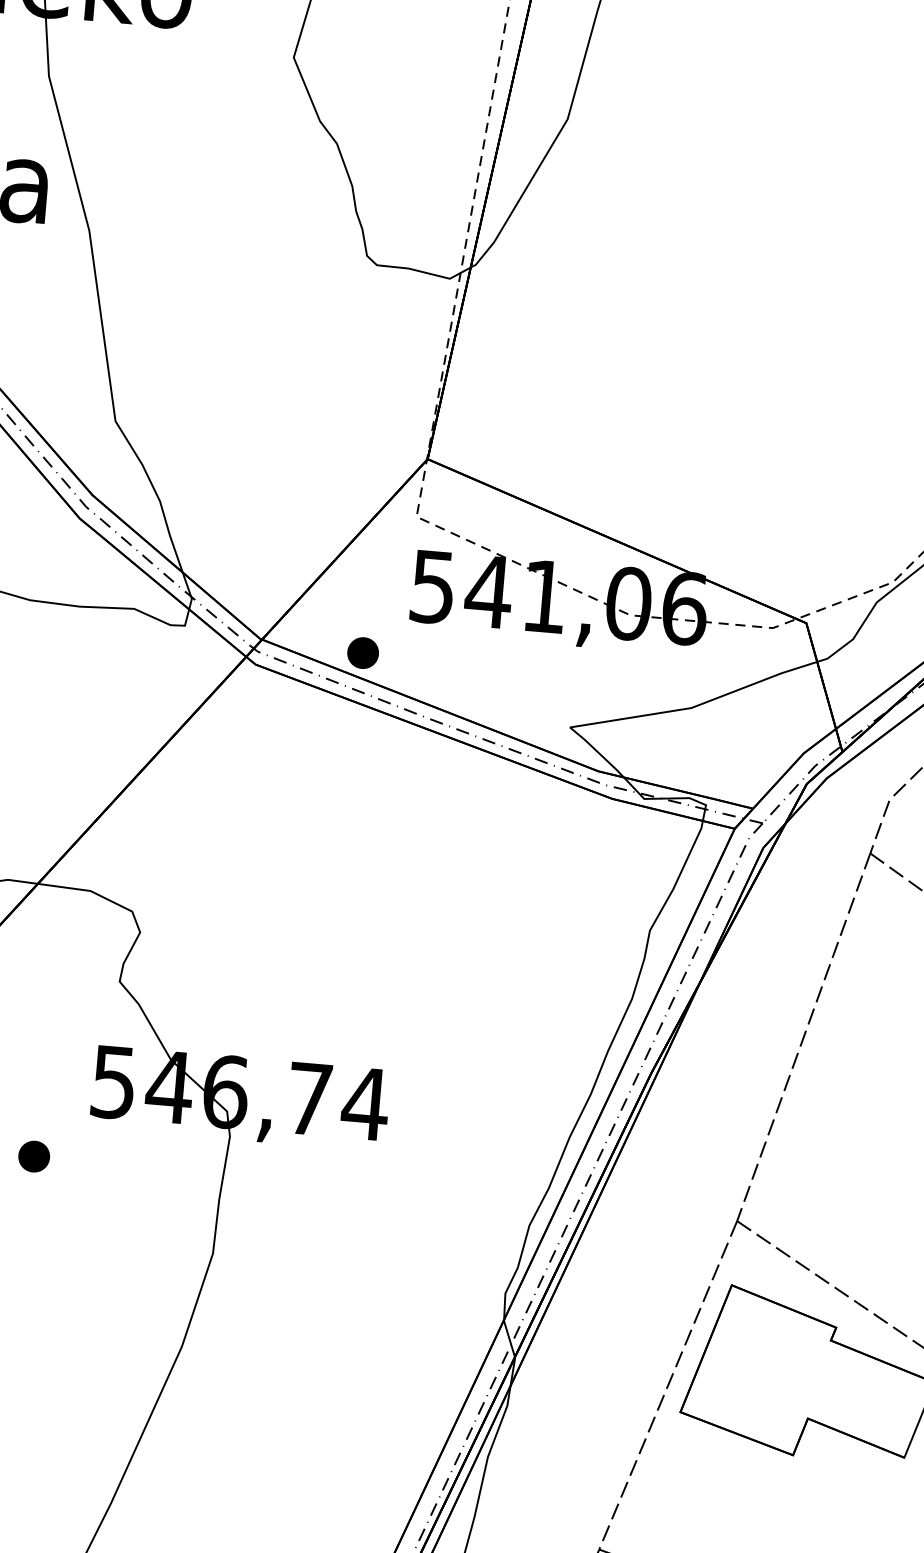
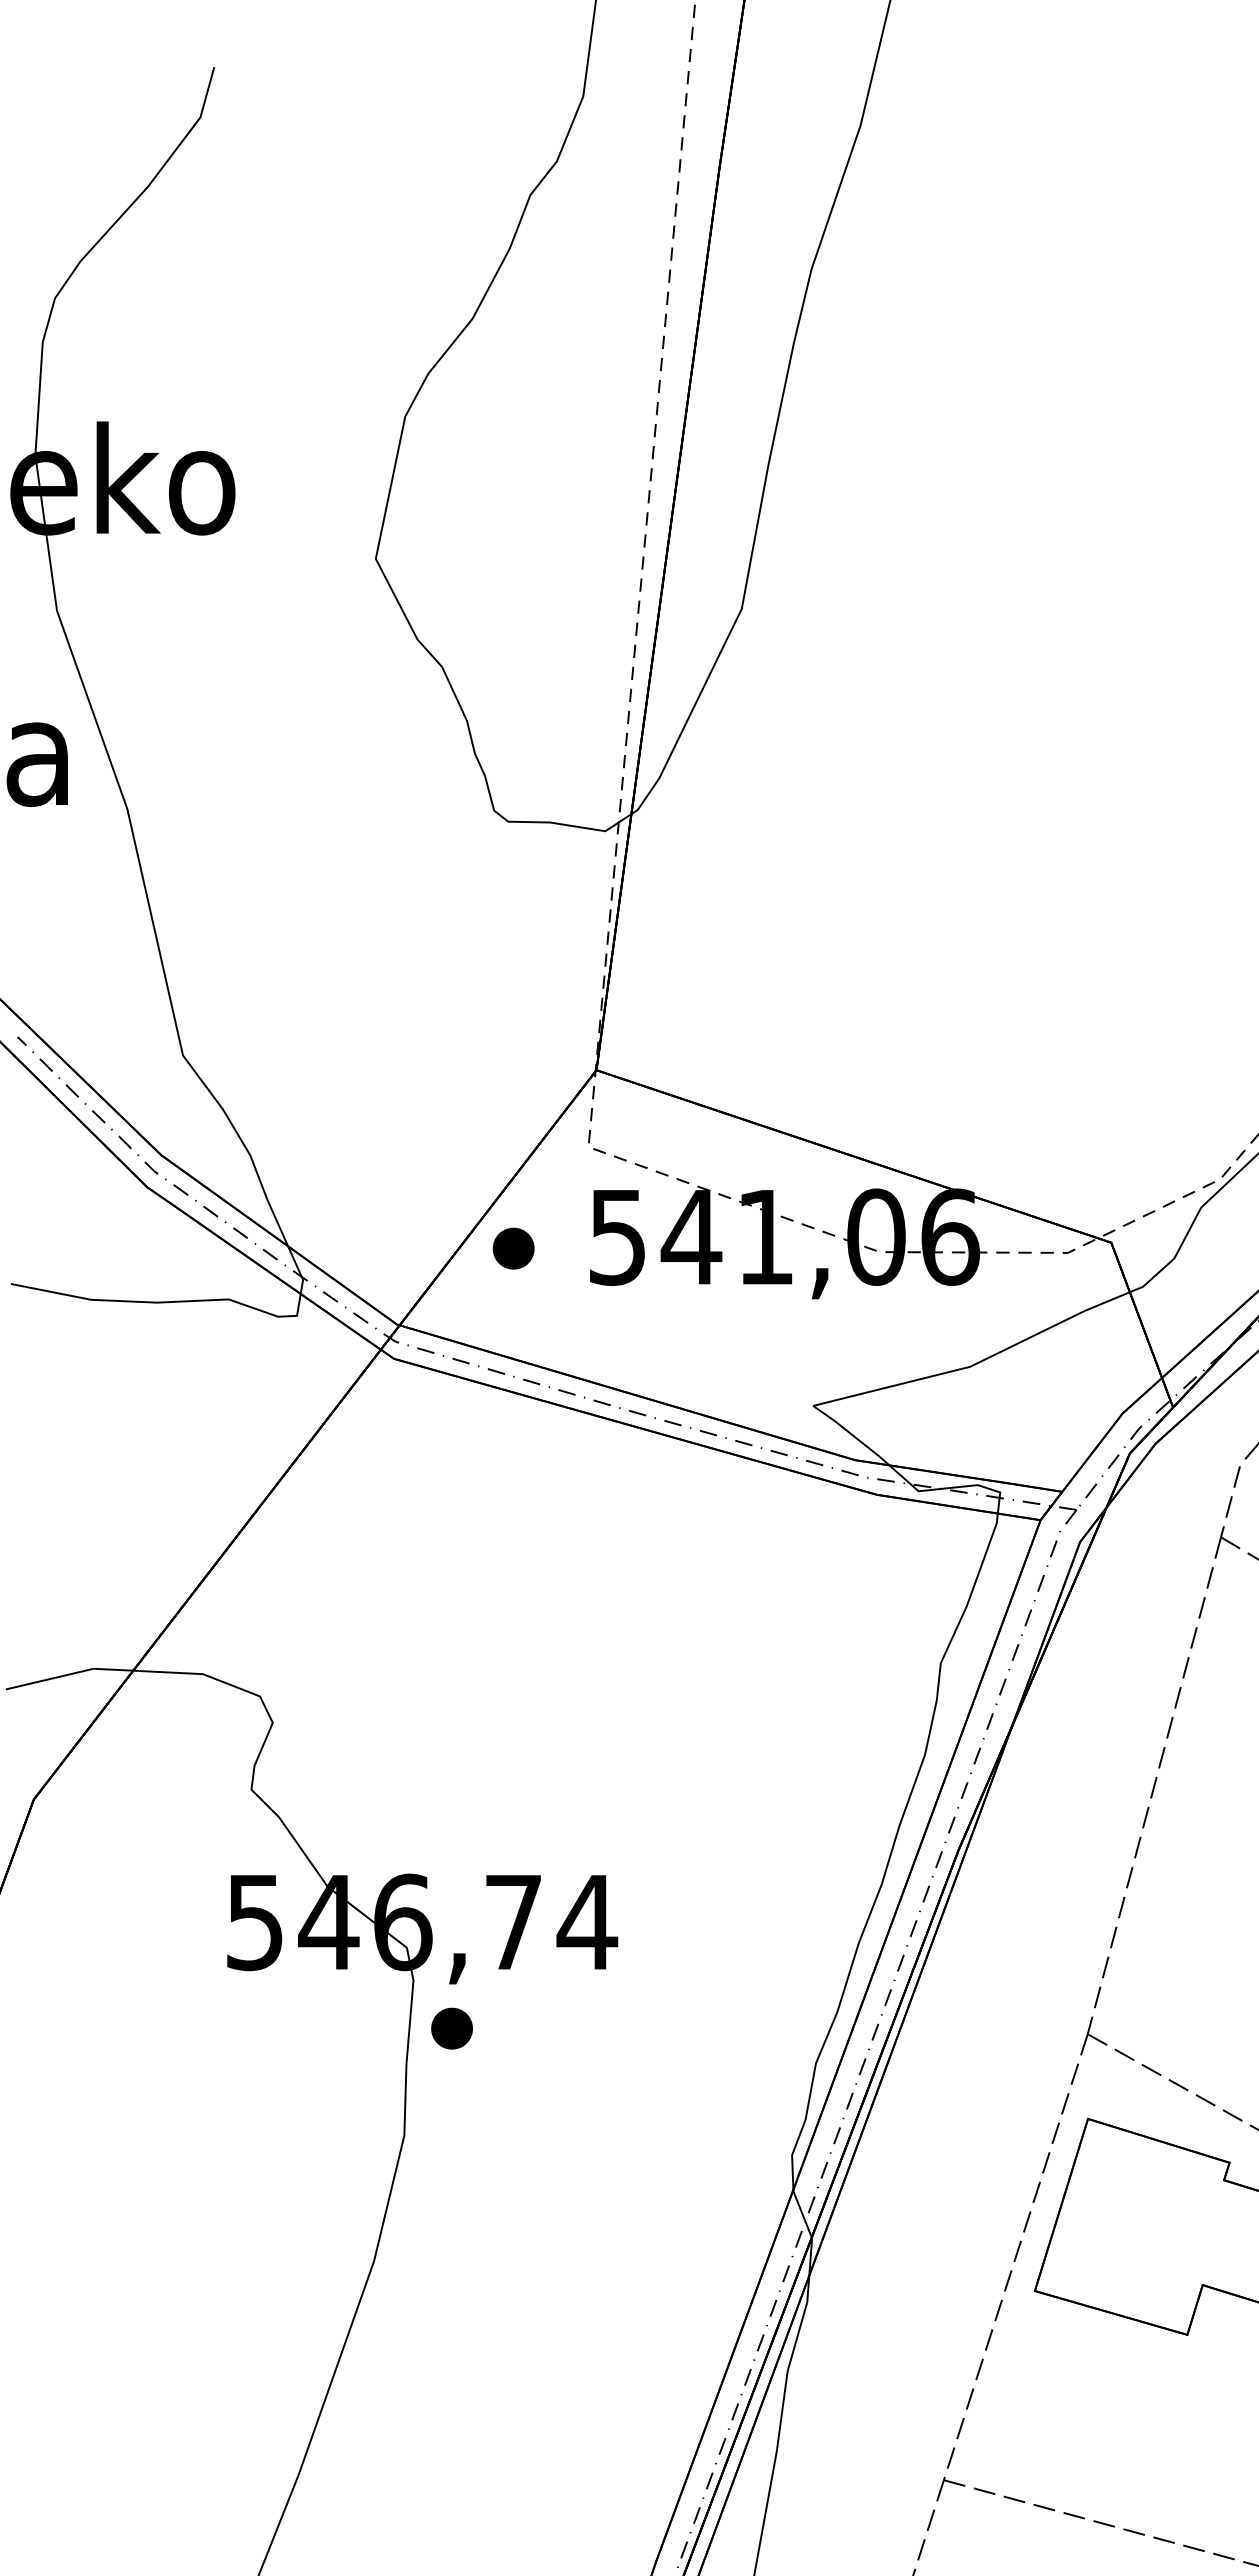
part: (363, 652) -> (513, 1248), moved
part: (33, 1156) -> (451, 2028), moved

